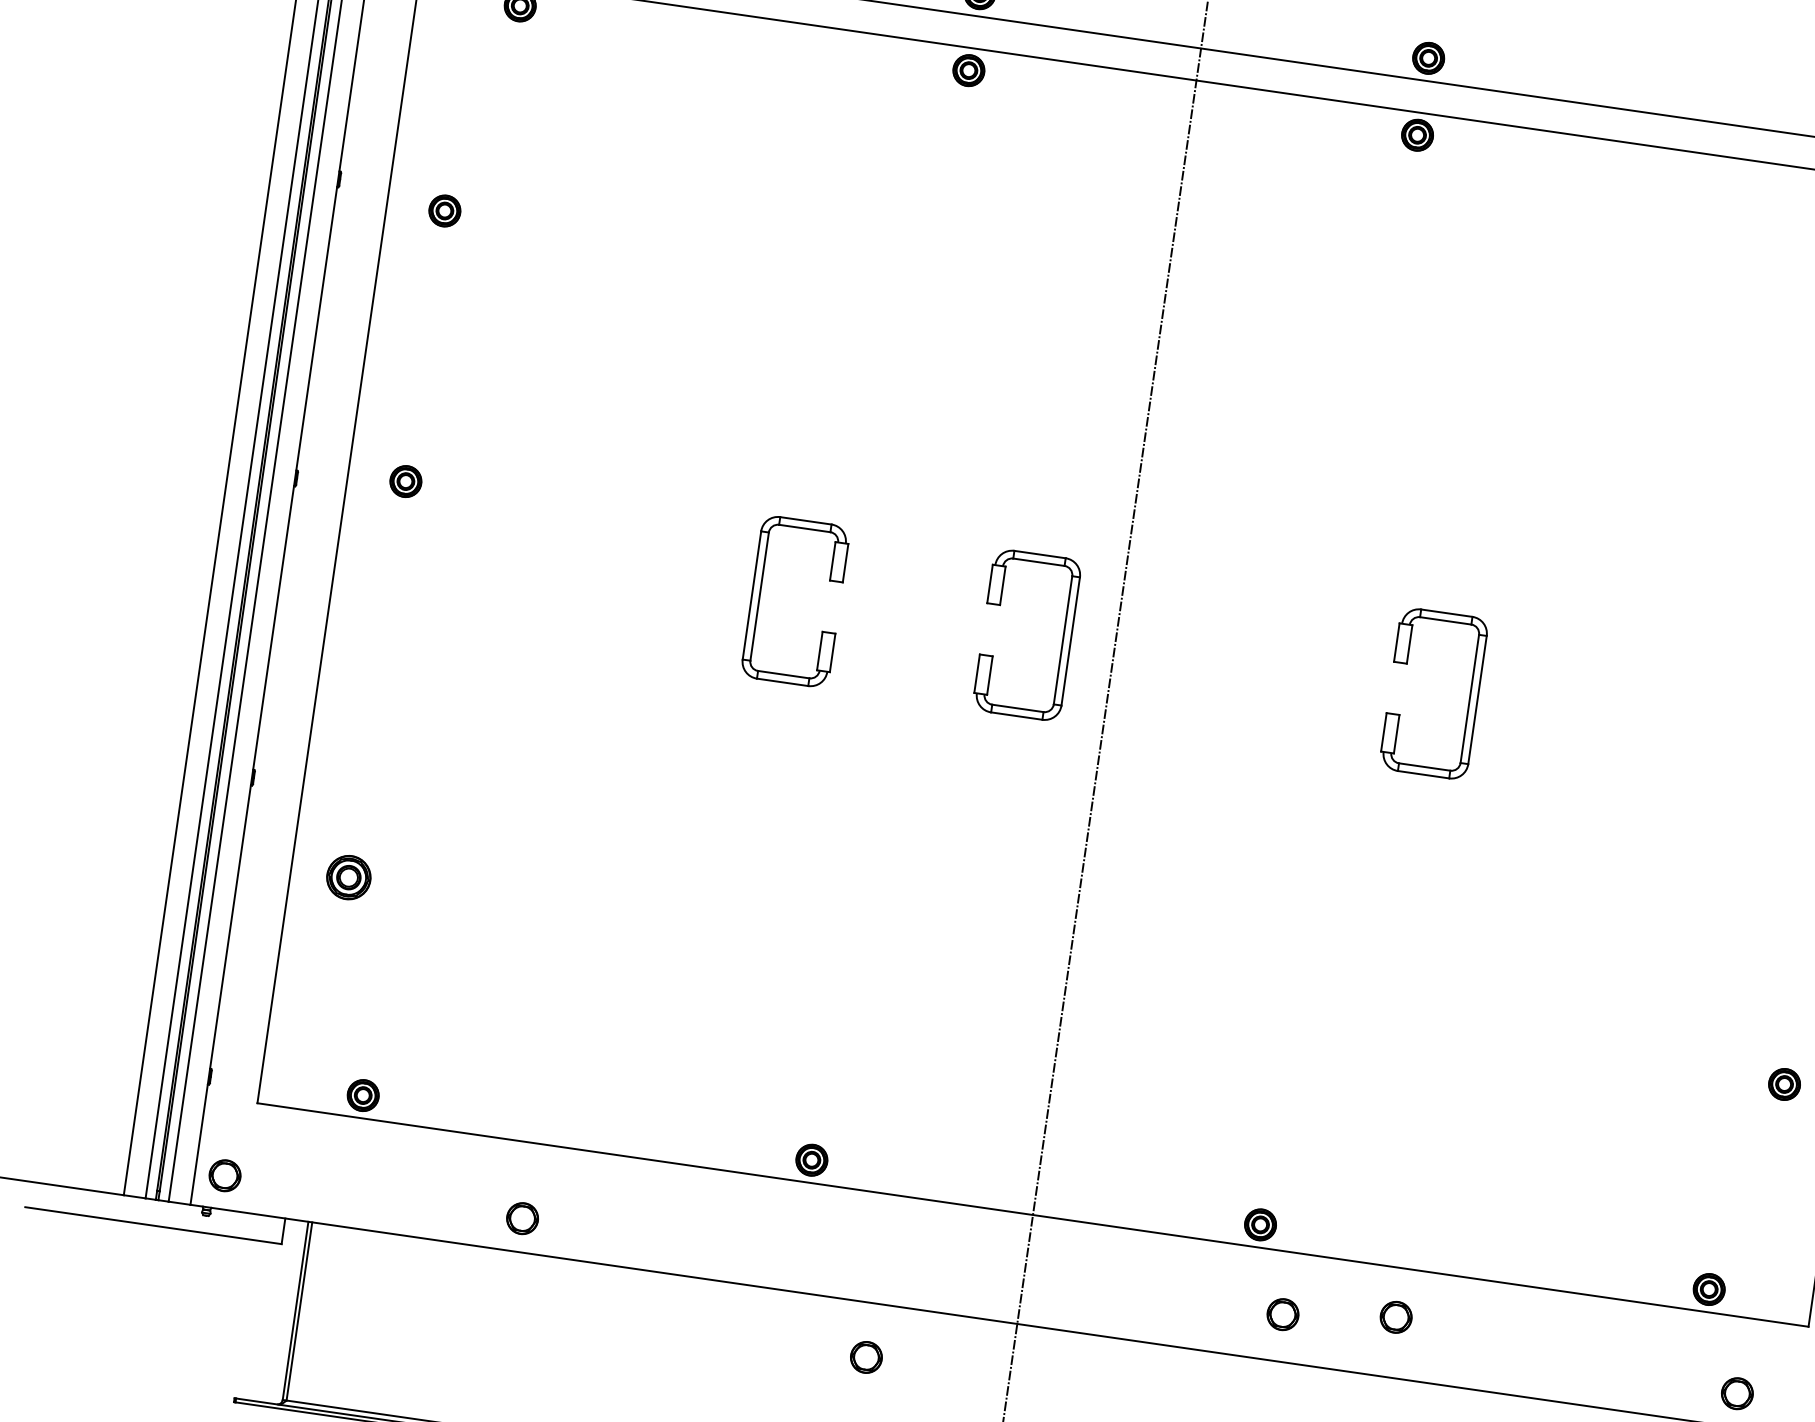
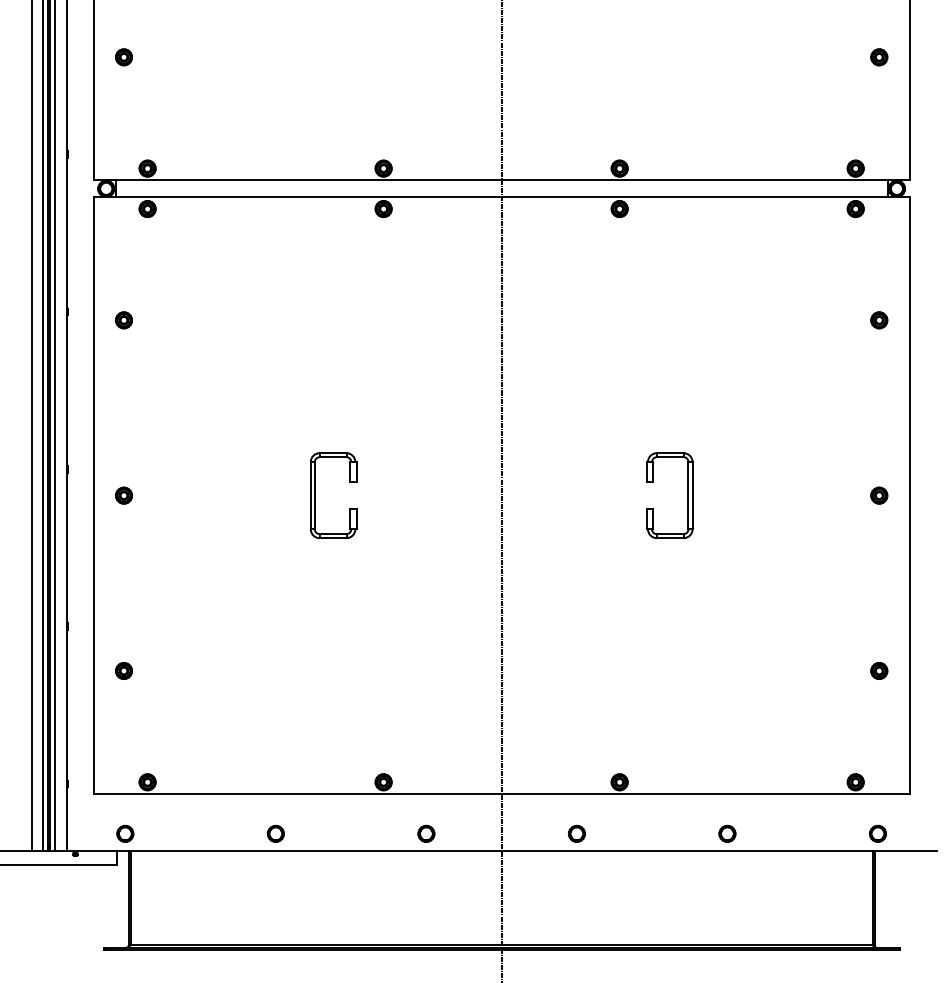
part: (404, 481) -> (123, 495), moved
part: (1061, 639) -> (473, 495), removed
part: (348, 876) -> (123, 670), size x0.71
circle: (225, 1175) -> (125, 833), moved
part: (521, 1217) -> (275, 833), moved
part: (1282, 1313) -> (576, 833), moved
circle: (1396, 1316) -> (727, 833), moved
circle: (866, 1356) -> (426, 833), moved

